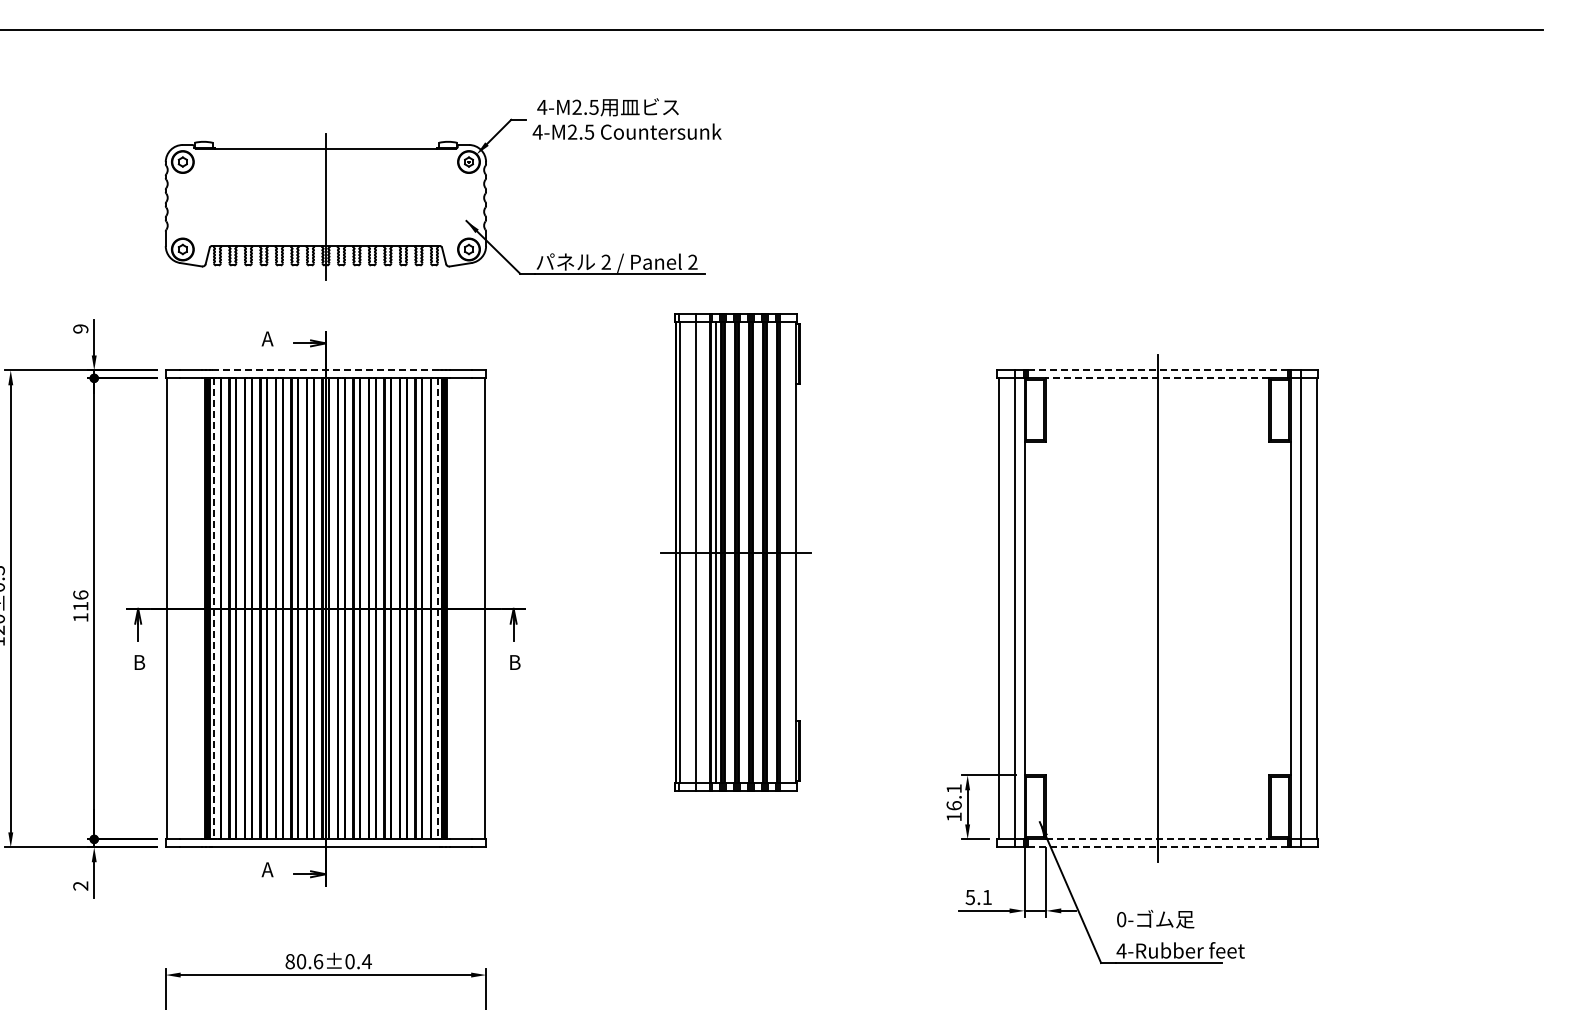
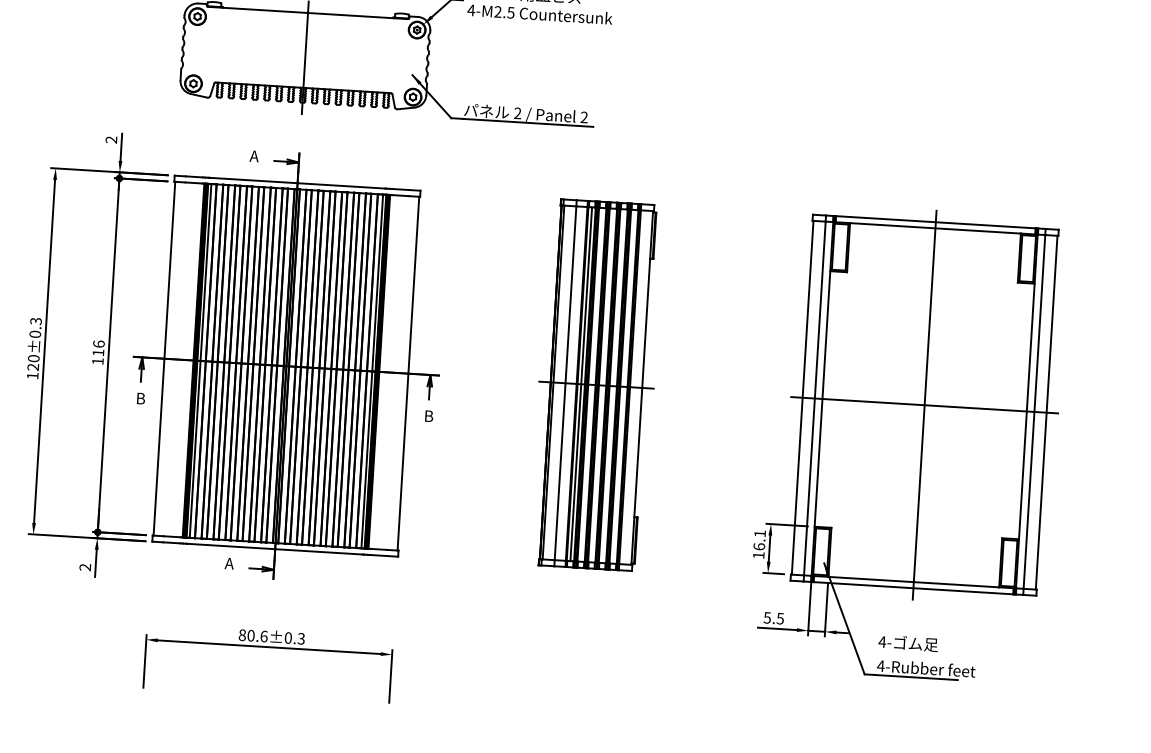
text: (80, 328) -> (111, 139), 9 -> 2
line: (326, 370) -> (298, 183), dashed -> solid
line: (1157, 370) -> (935, 222), dashed -> solid
line: (1157, 378) -> (935, 228), dashed -> solid
part: (735, 552) -> (596, 384), moved
line: (214, 608) -> (200, 360), dashed -> solid
line: (437, 608) -> (372, 371), dashed -> solid
line: (1157, 608) -> (924, 404), added
line: (1158, 839) -> (914, 582), dashed -> solid
line: (1157, 847) -> (913, 588), dashed -> solid
text: (986, 897) -> (779, 618), 5.1 -> 5.5
text: (1121, 919) -> (882, 641), 0- -> 4-
text: (366, 961) -> (301, 638), 80.6±0.4 -> 80.6±0.3

